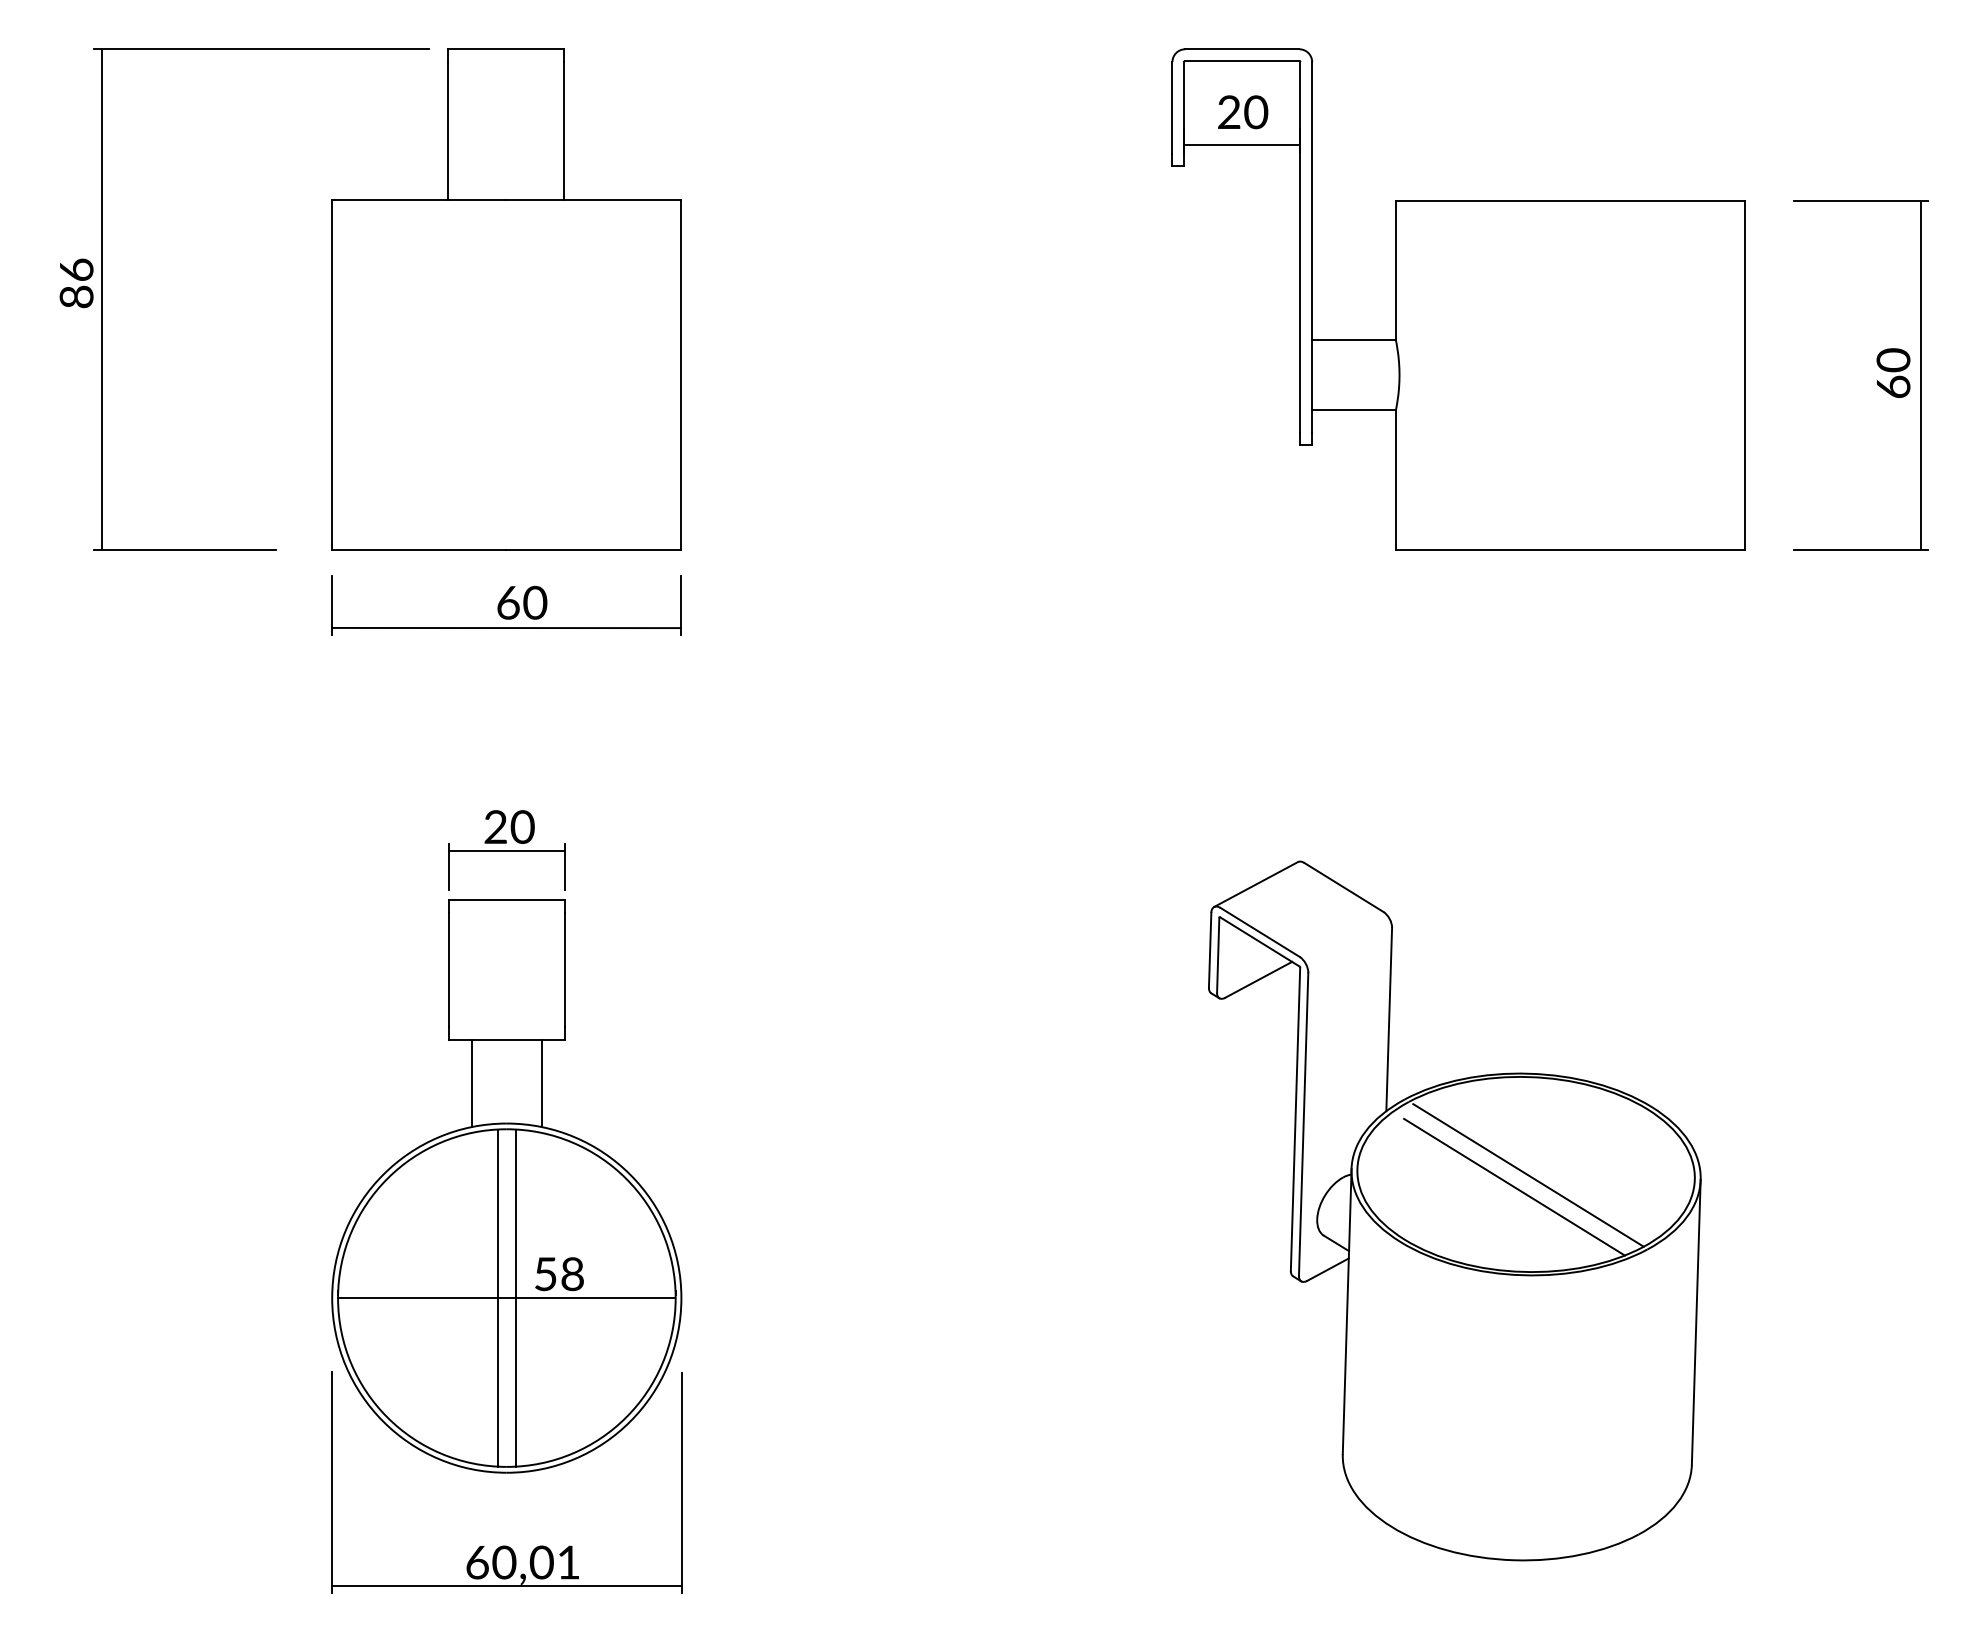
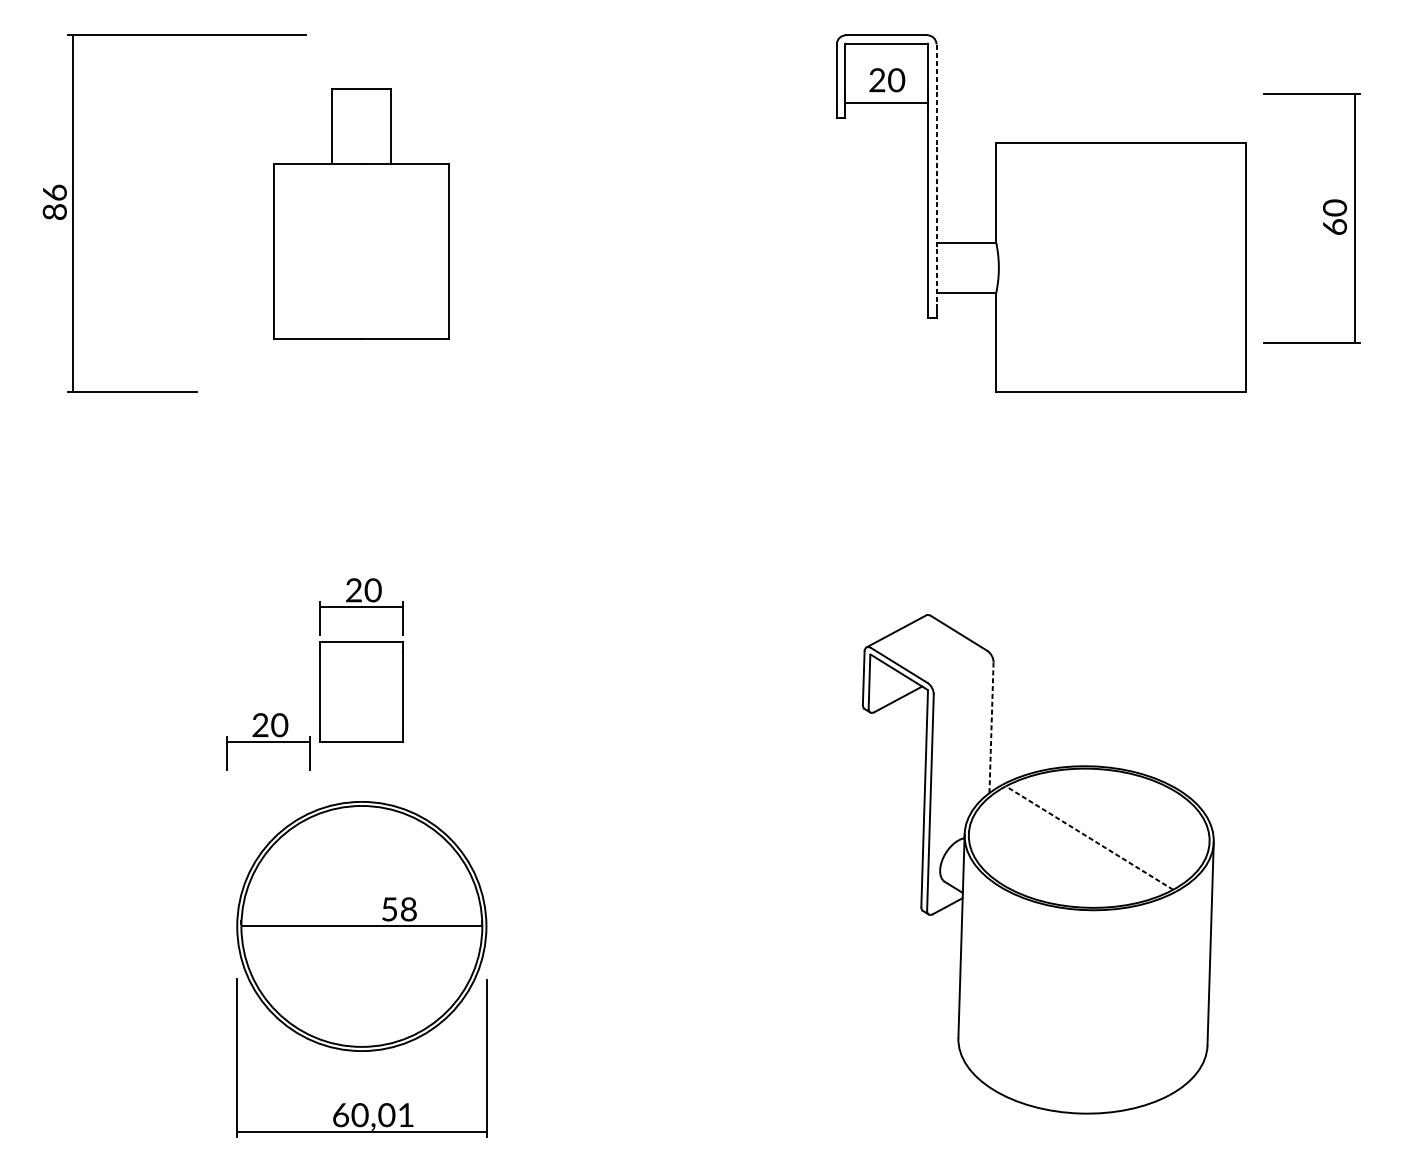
line: (1312, 247) -> (936, 176), solid -> dashed
part: (506, 299) -> (361, 213), size x0.7
part: (1877, 380) -> (1323, 222), moved
part: (506, 605) -> (361, 432), removed
line: (1389, 1019) -> (991, 727), solid -> dashed
part: (375, 1039) -> (268, 741), added
line: (471, 1083) -> (336, 773), removed
line: (541, 1083) -> (386, 773), removed
line: (1528, 1175) -> (1090, 838), solid -> dashed
line: (1514, 1186) -> (1080, 846), removed
line: (498, 1297) -> (355, 926), removed
line: (515, 1297) -> (368, 926), removed

